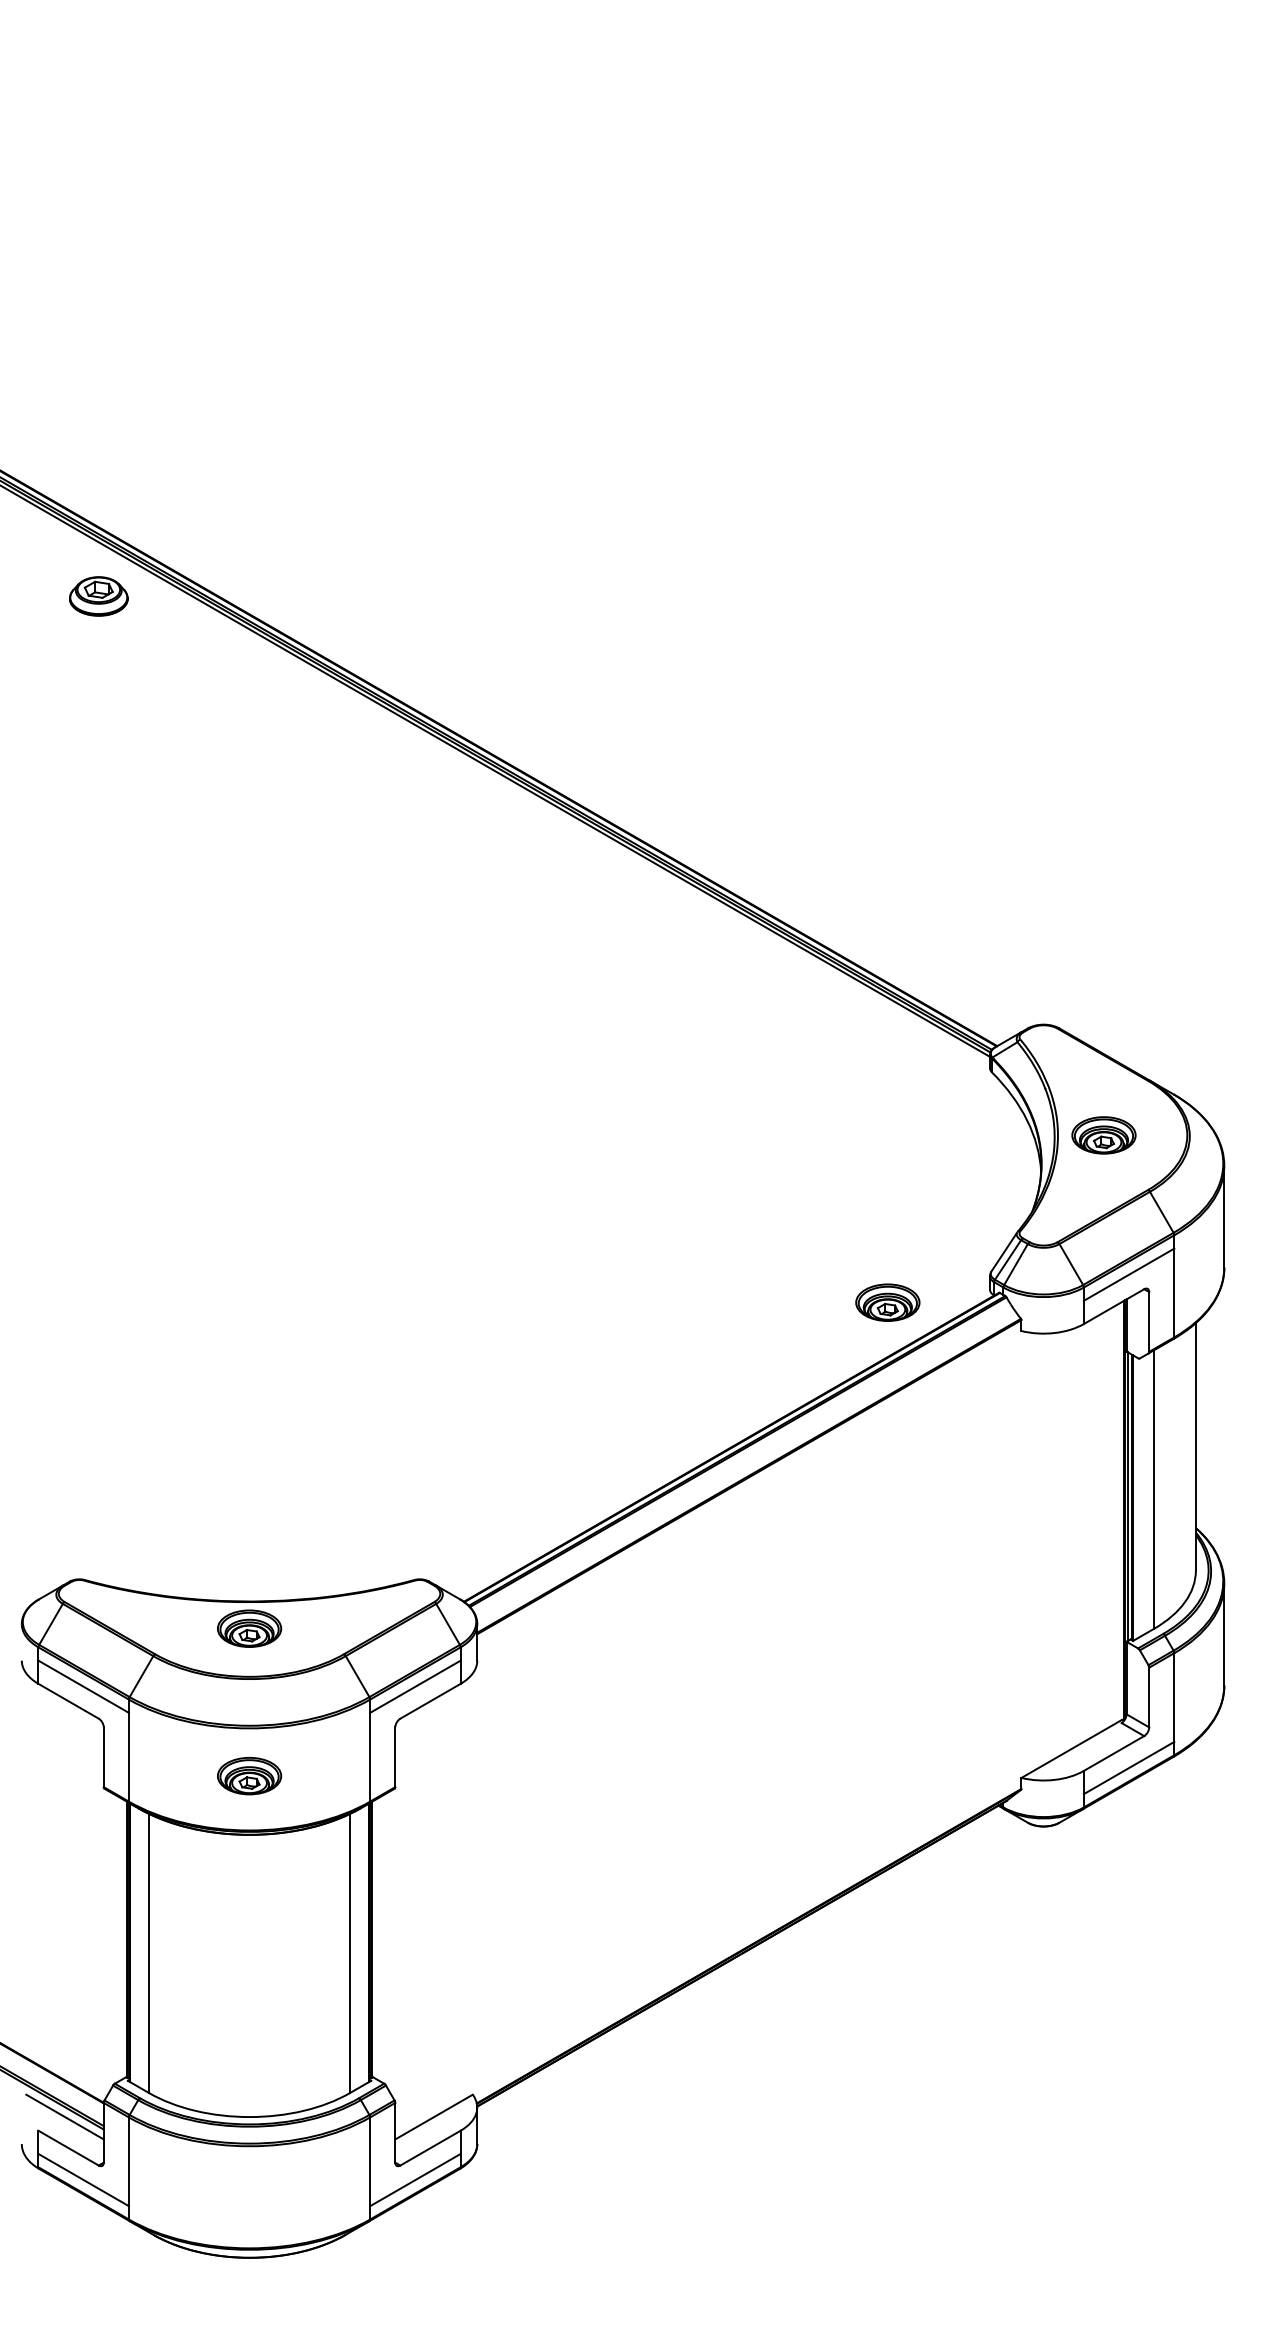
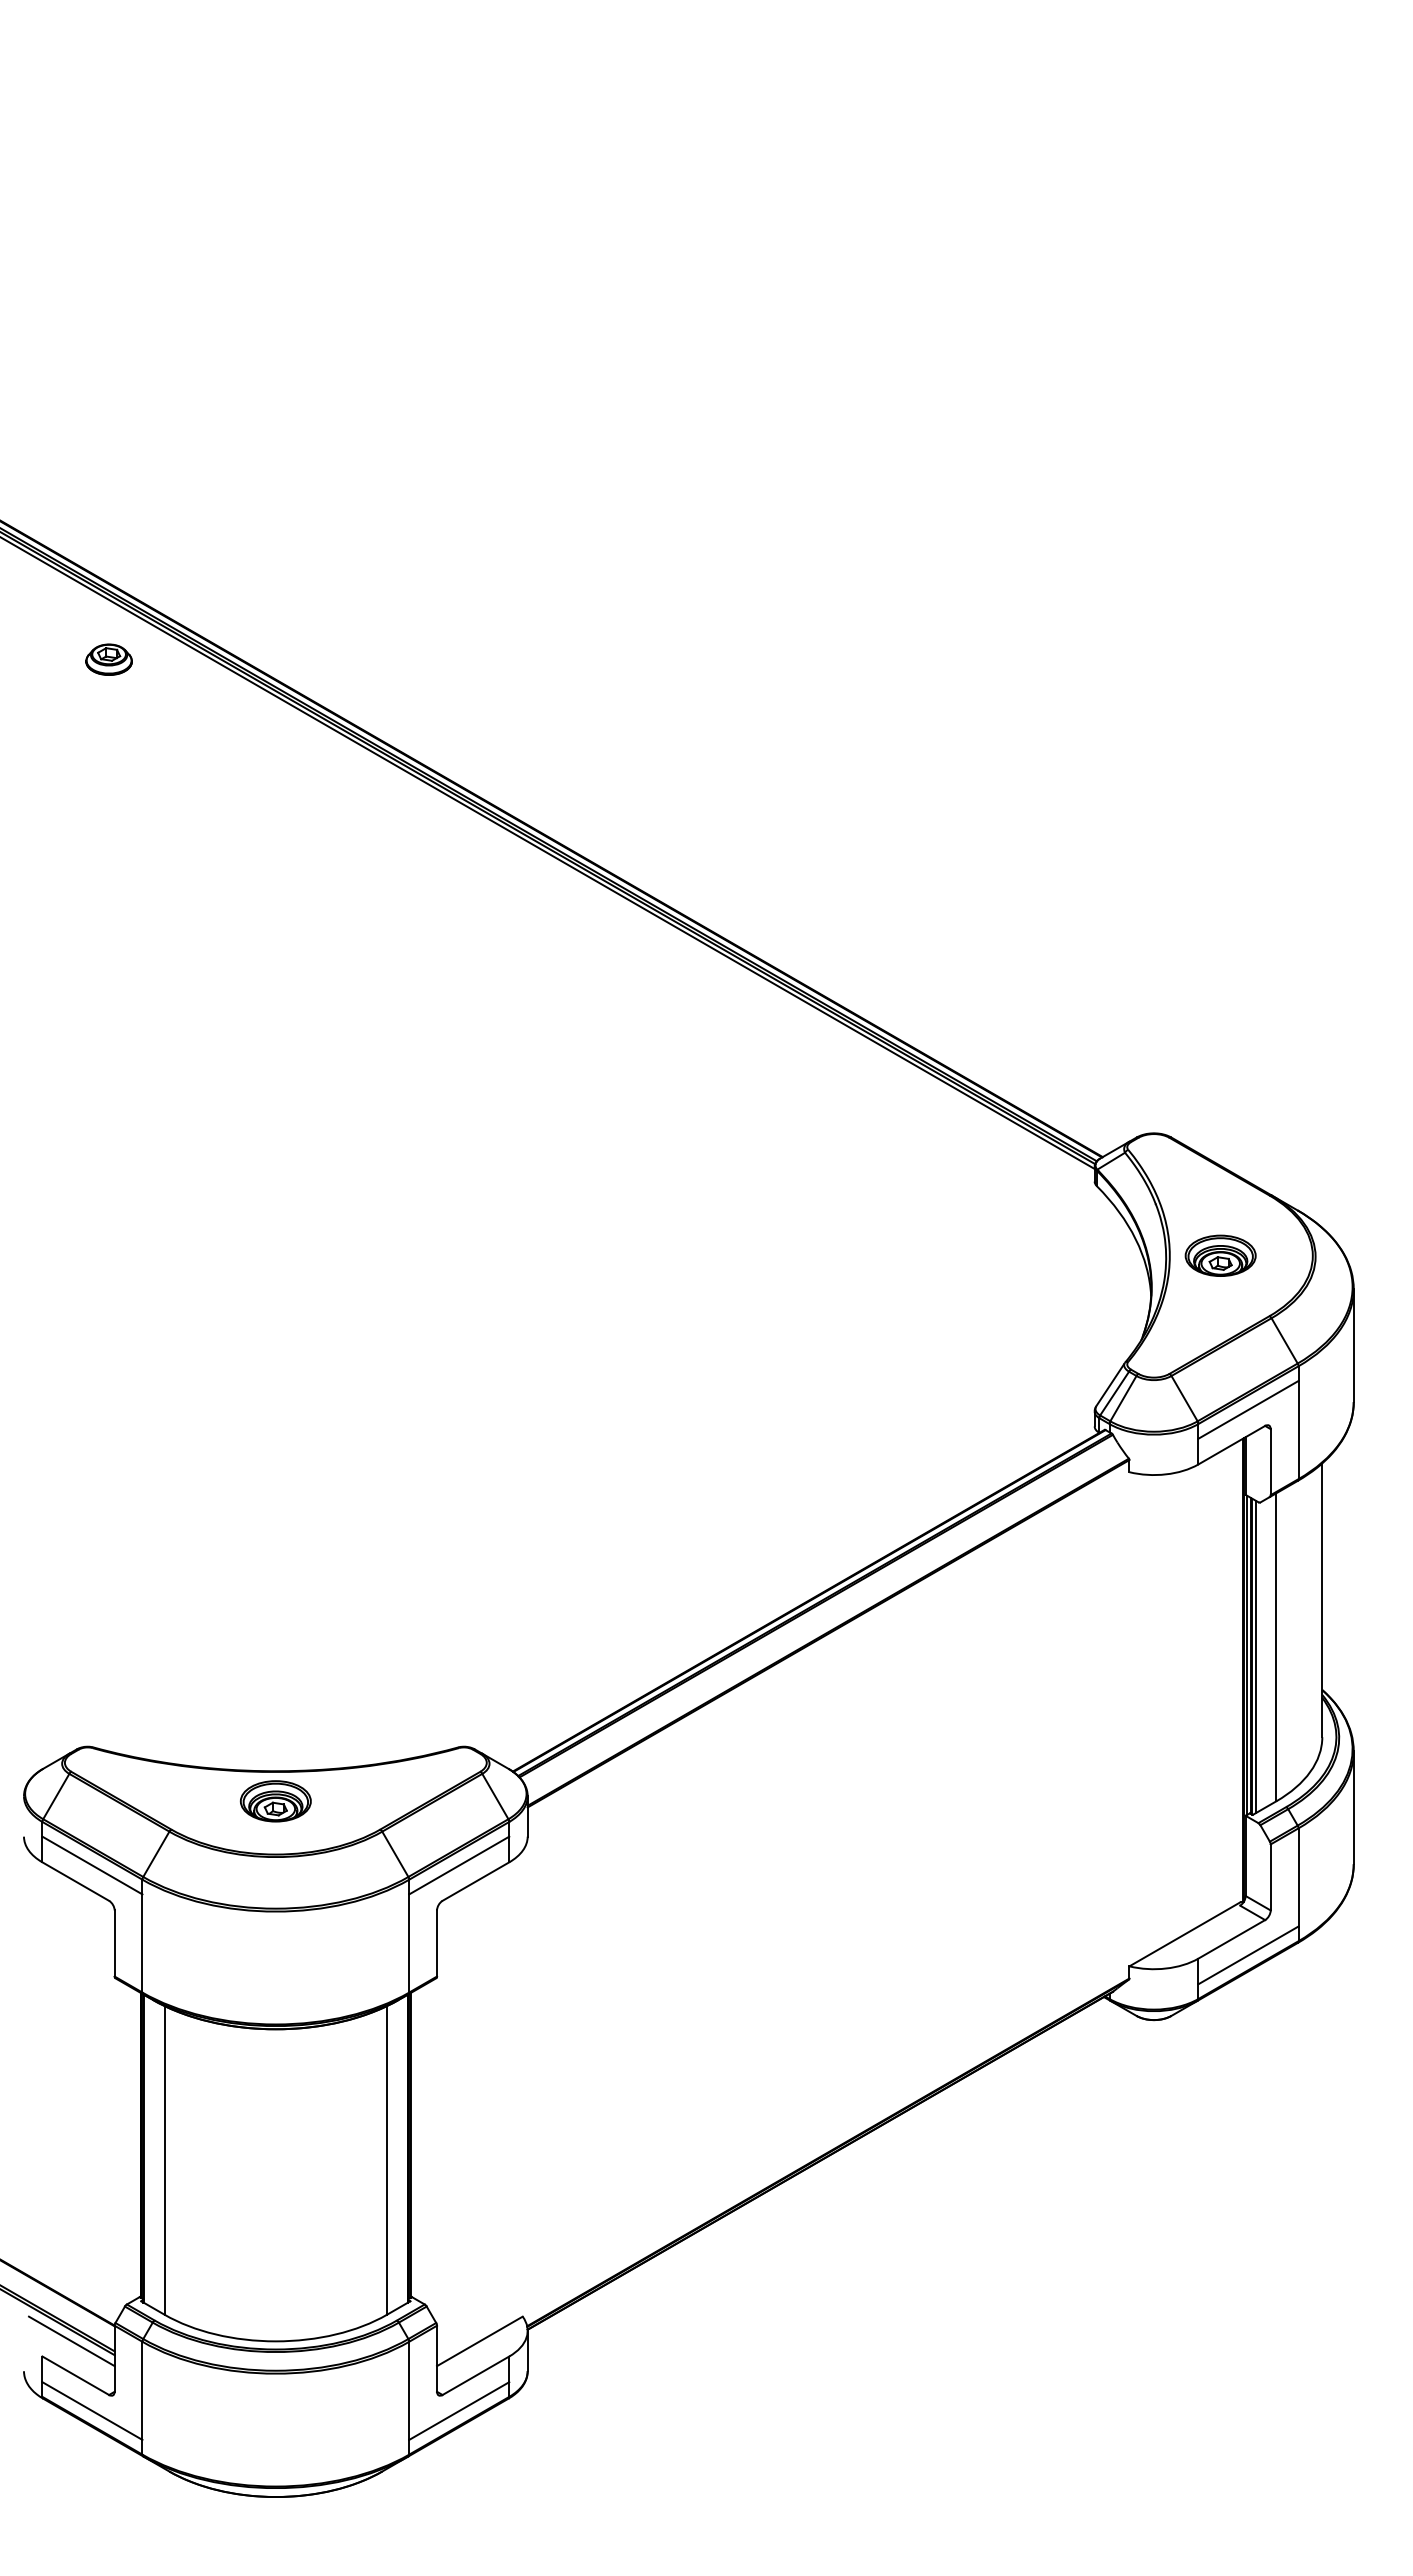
part: (98, 596) -> (108, 659), size x0.71
part: (887, 1302) -> (981, 1440), removed
line: (1135, 1497) -> (1255, 1656), added
part: (249, 1776) -> (275, 1964), removed

